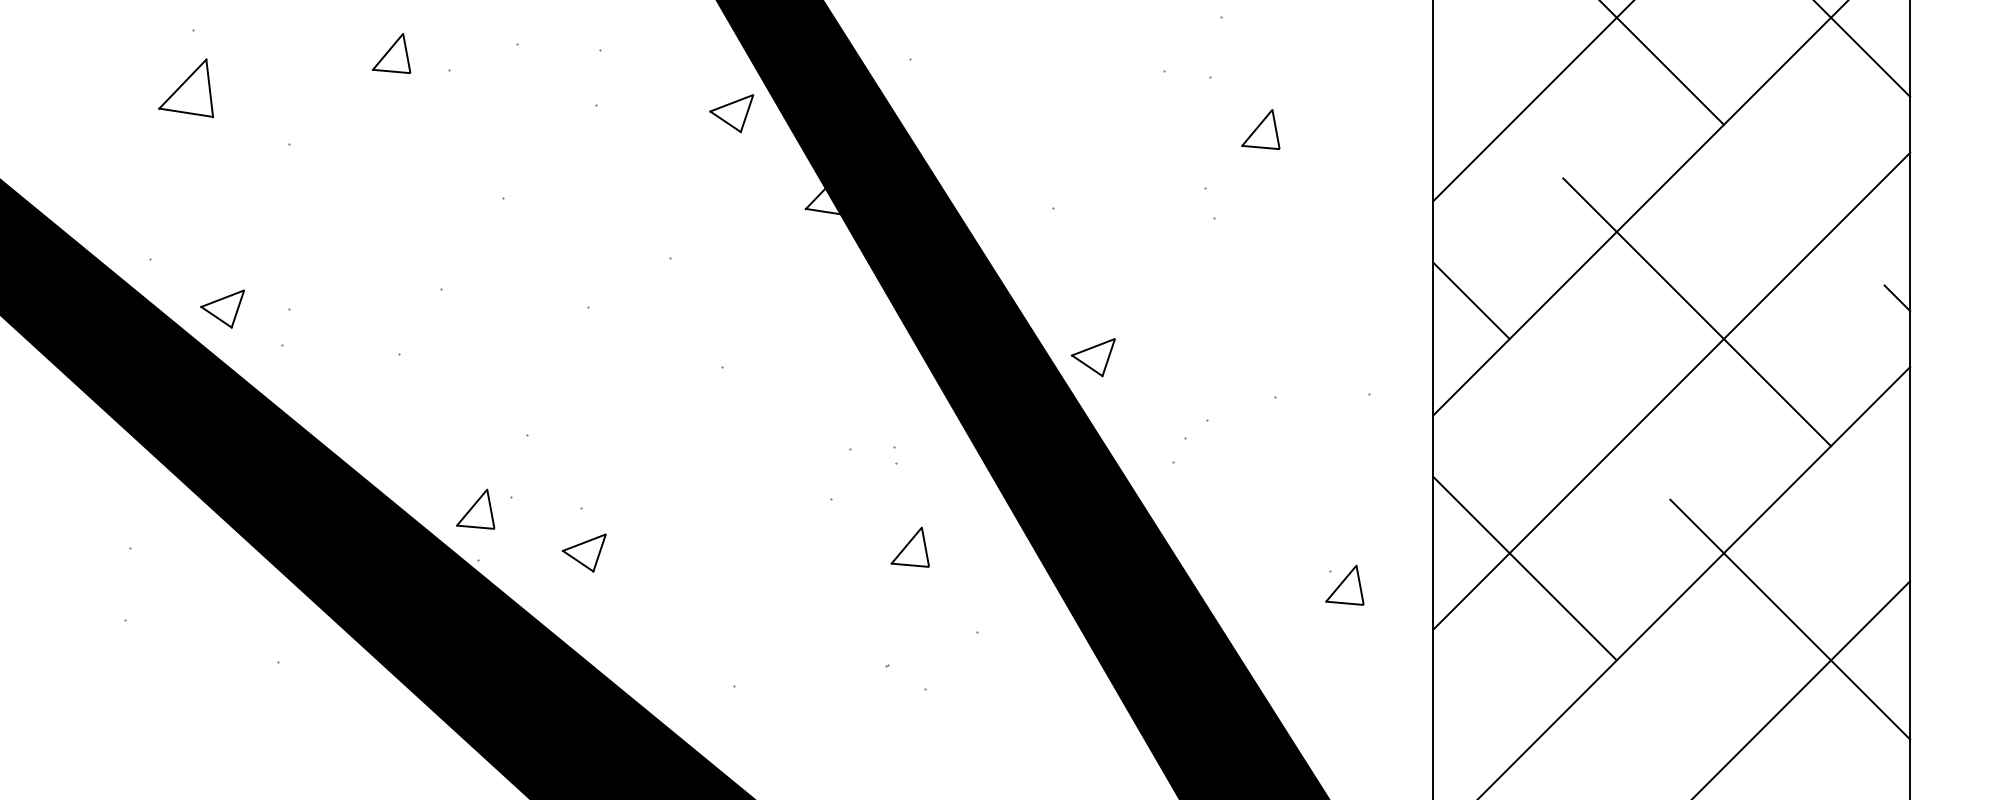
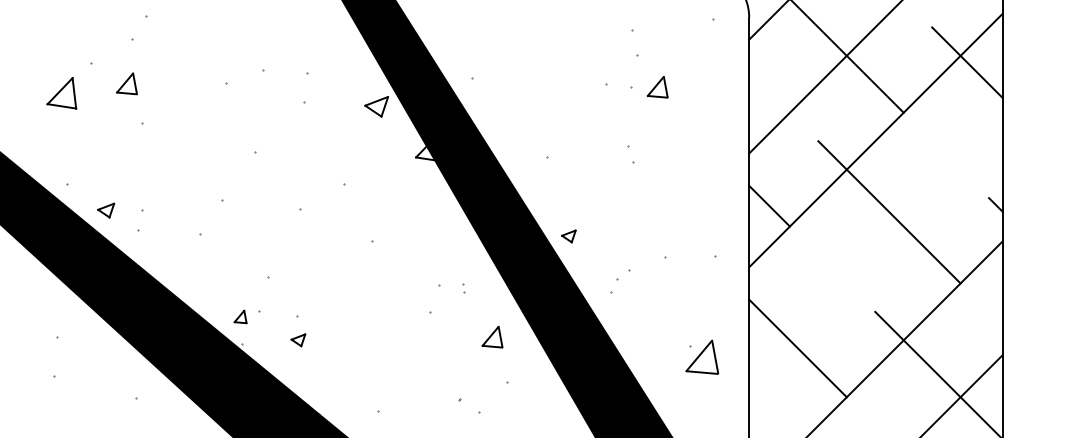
part: (390, 52) -> (126, 83), moved
part: (185, 88) -> (61, 93), moved
part: (1260, 129) -> (657, 87), moved
part: (221, 308) -> (105, 210), size x0.7
part: (1092, 357) -> (568, 236), size x0.6
line: (1670, 391) -> (875, 254), removed
part: (475, 508) -> (240, 316), size x0.6
part: (910, 547) -> (492, 337), moved
part: (584, 553) -> (298, 340), size x0.6
part: (1345, 585) -> (702, 357), size x1.6

